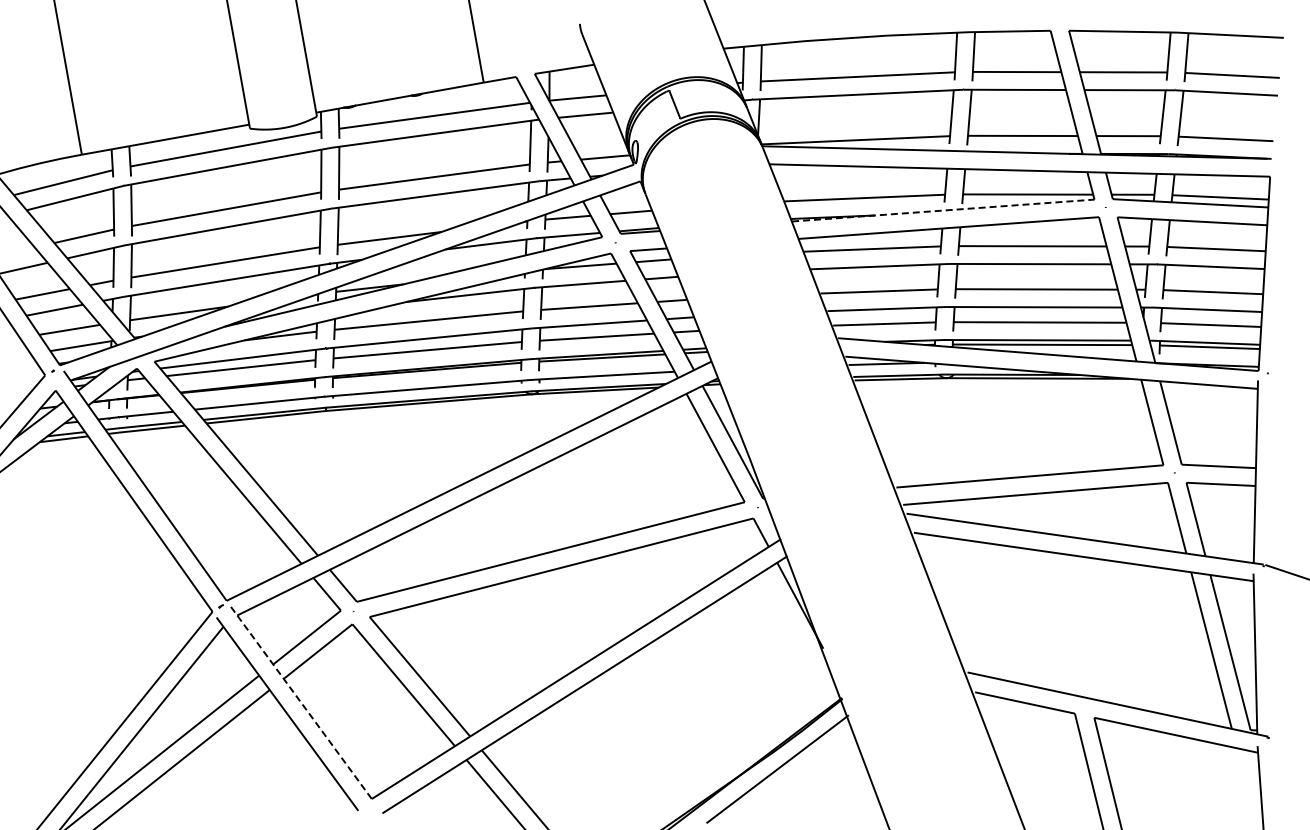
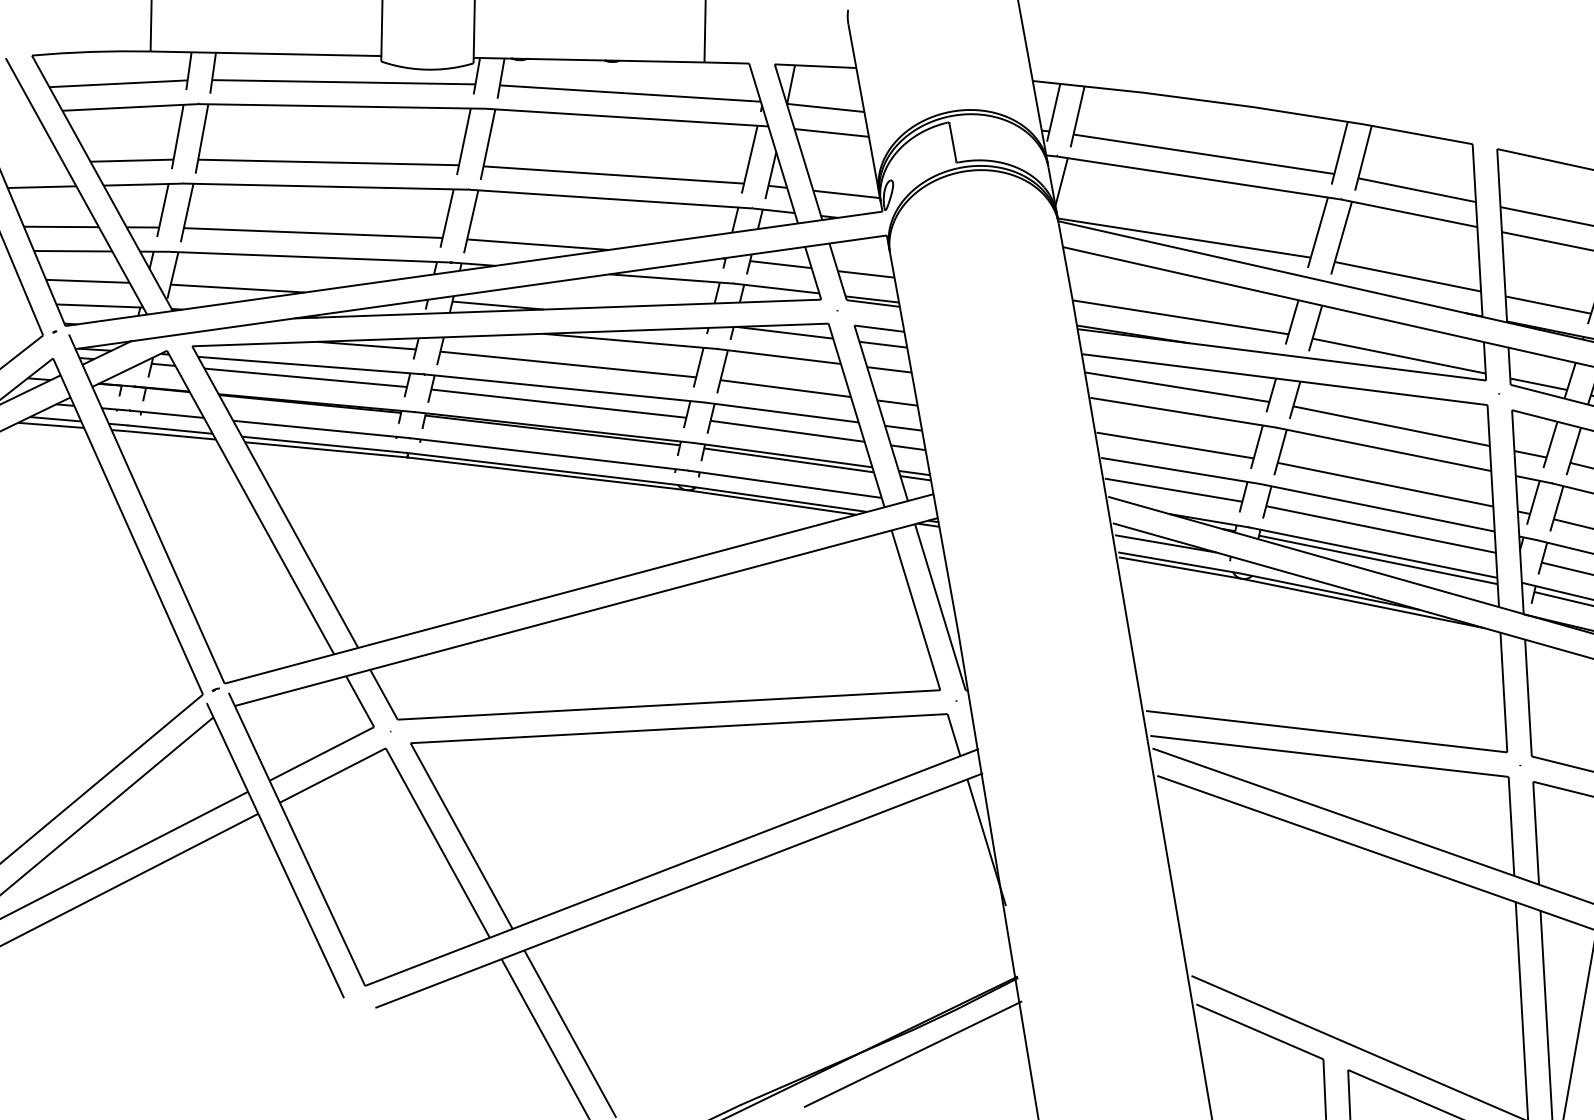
line: (943, 210) -> (1282, 354), dashed -> solid
line: (301, 703) -> (296, 840), dashed -> solid

